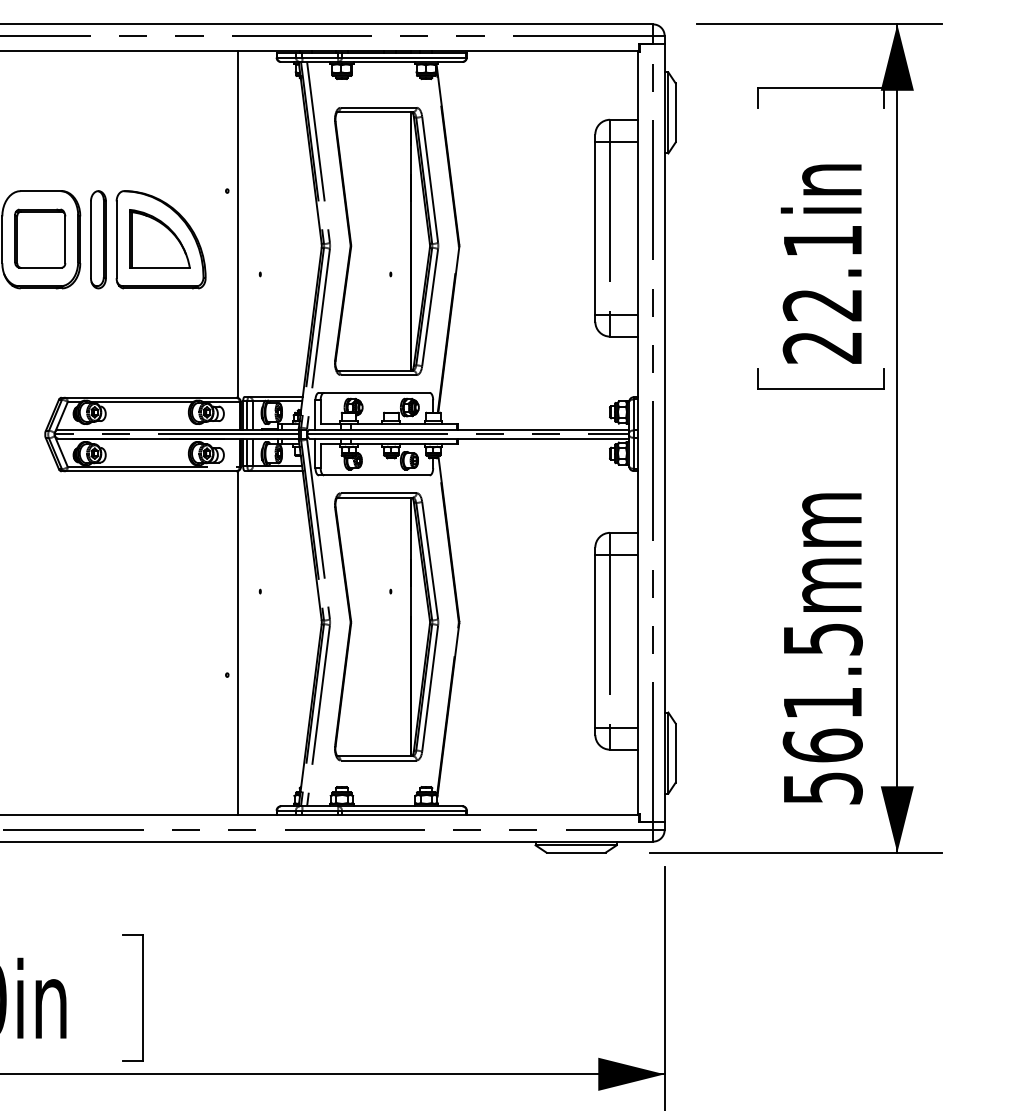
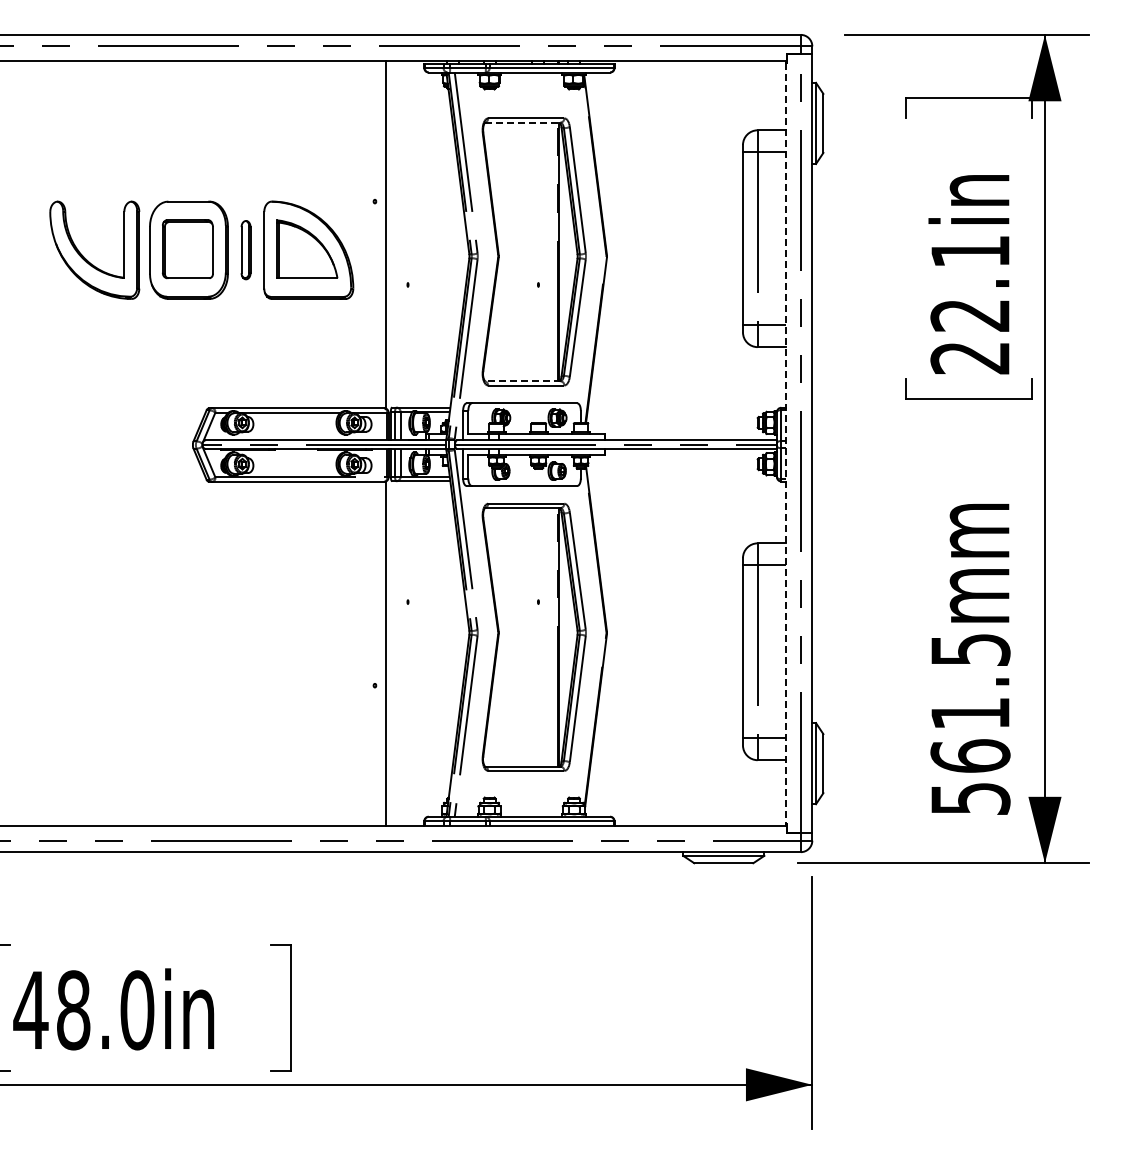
line: (374, 111) -> (522, 122), solid -> dashed
part: (97, 238) -> (245, 249), size x0.6
line: (374, 370) -> (522, 381), solid -> dashed
line: (637, 432) -> (785, 443), solid -> dashed

